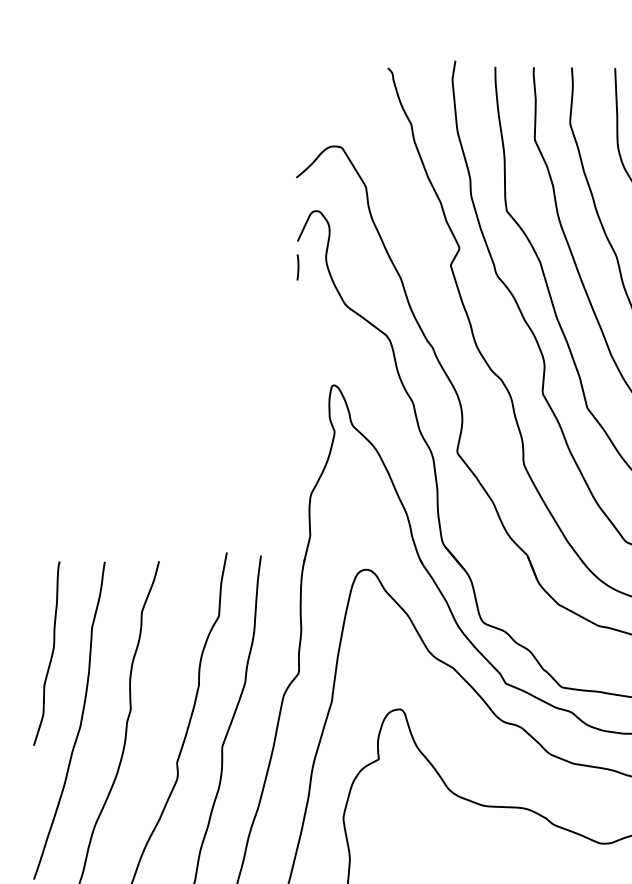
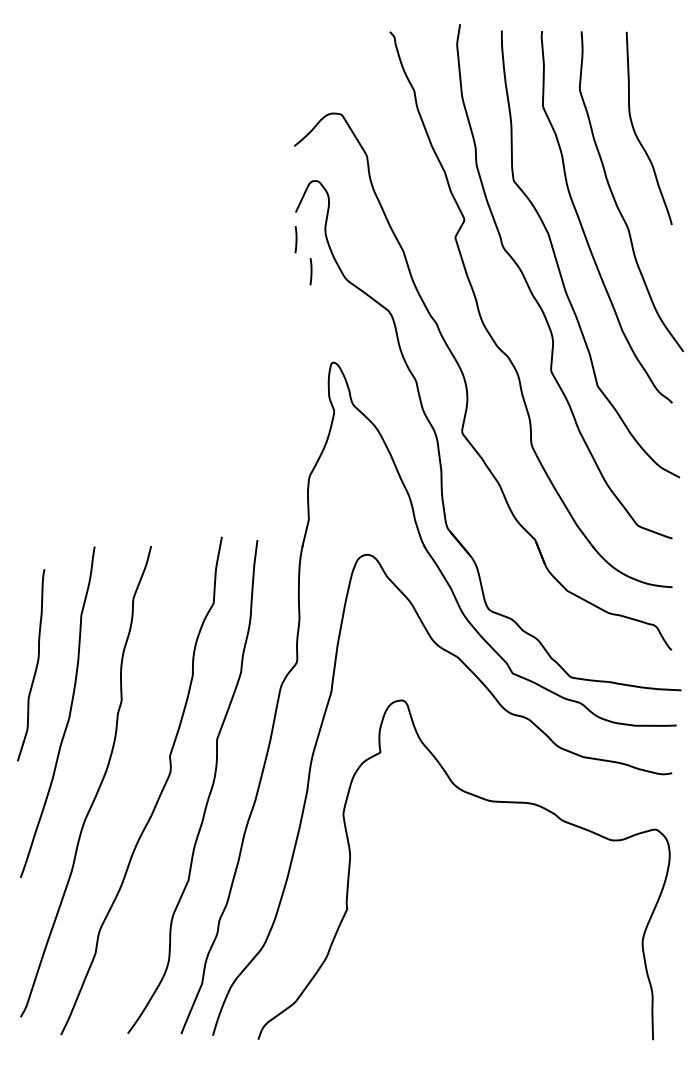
line: (311, 297) -> (310, 271), added
curve: (50, 655) -> (35, 667), moved

